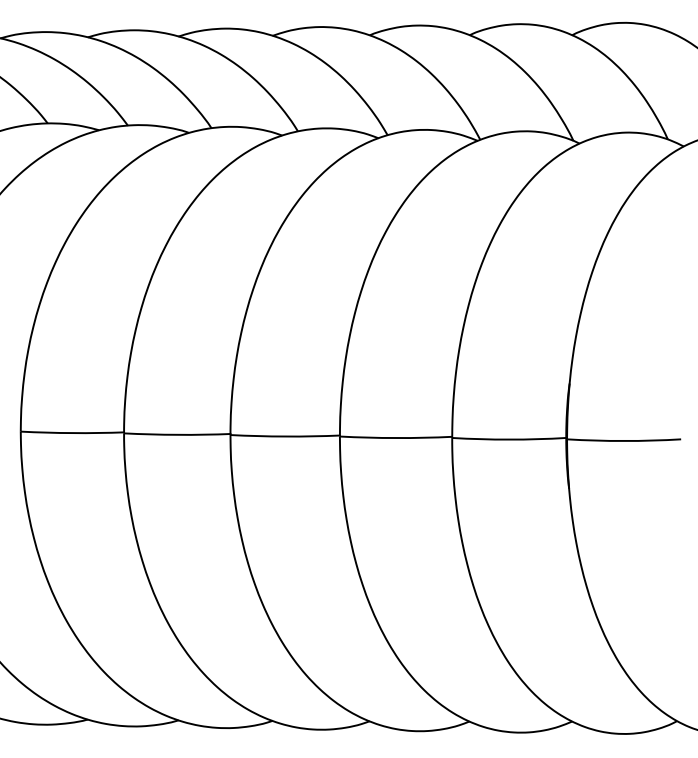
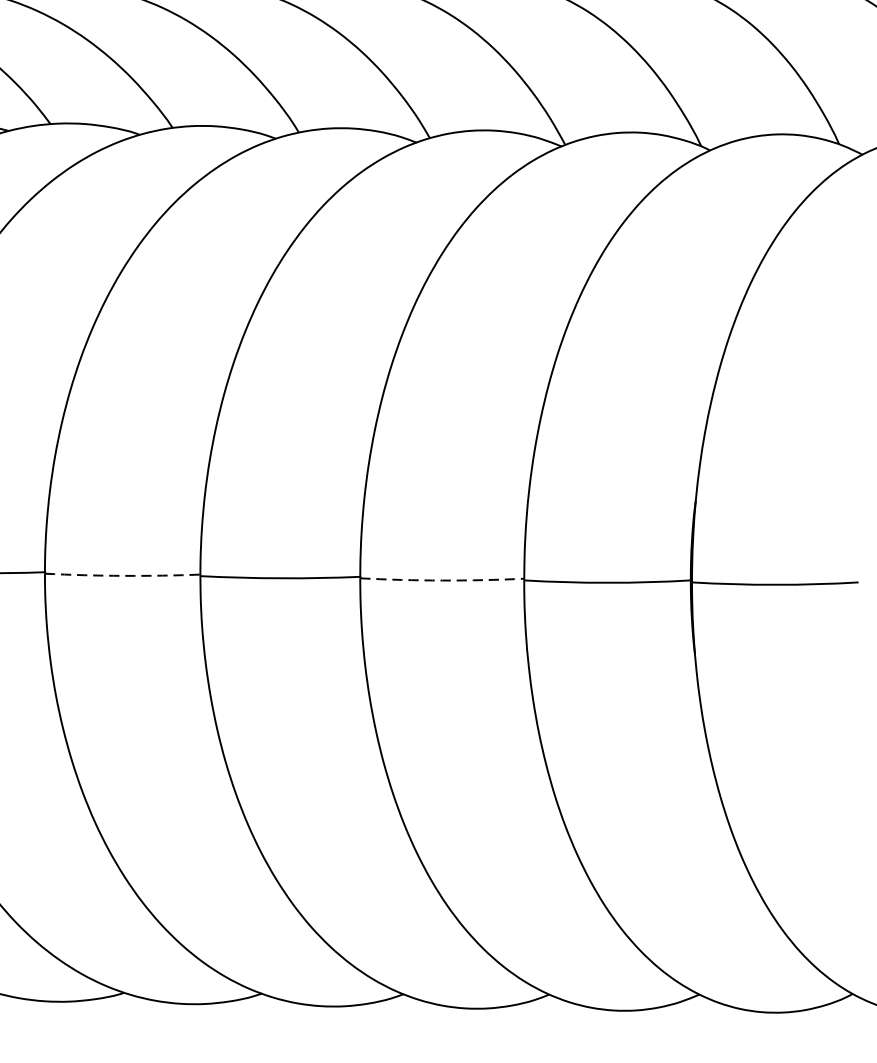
arc: (177, 434) -> (122, 575), solid -> dashed
arc: (396, 438) -> (442, 581), solid -> dashed

